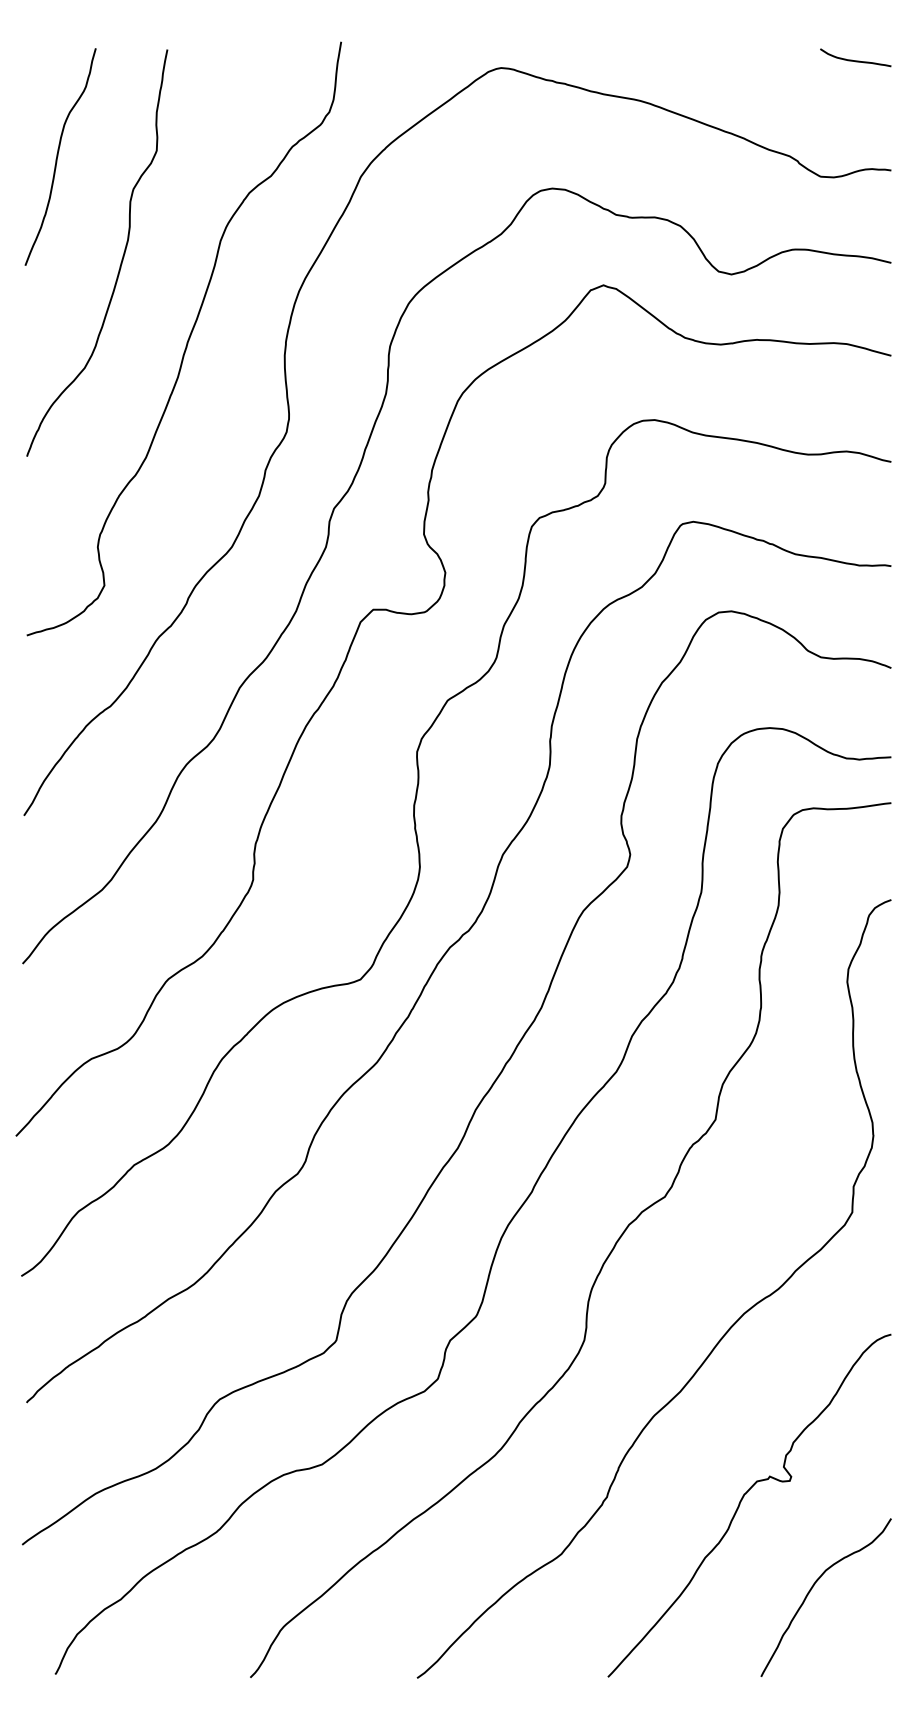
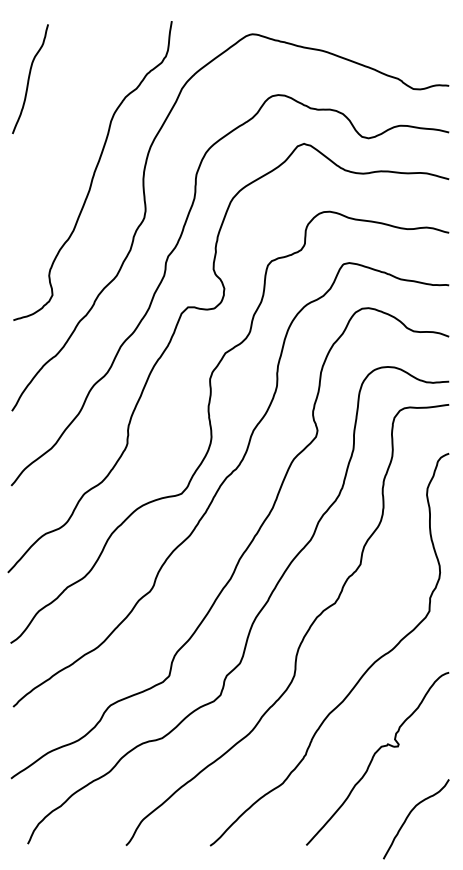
curve: (854, 58) -> (430, 29), removed
curve: (120, 258) -> (60, 130), removed
curve: (814, 1588) -> (410, 814), moved

